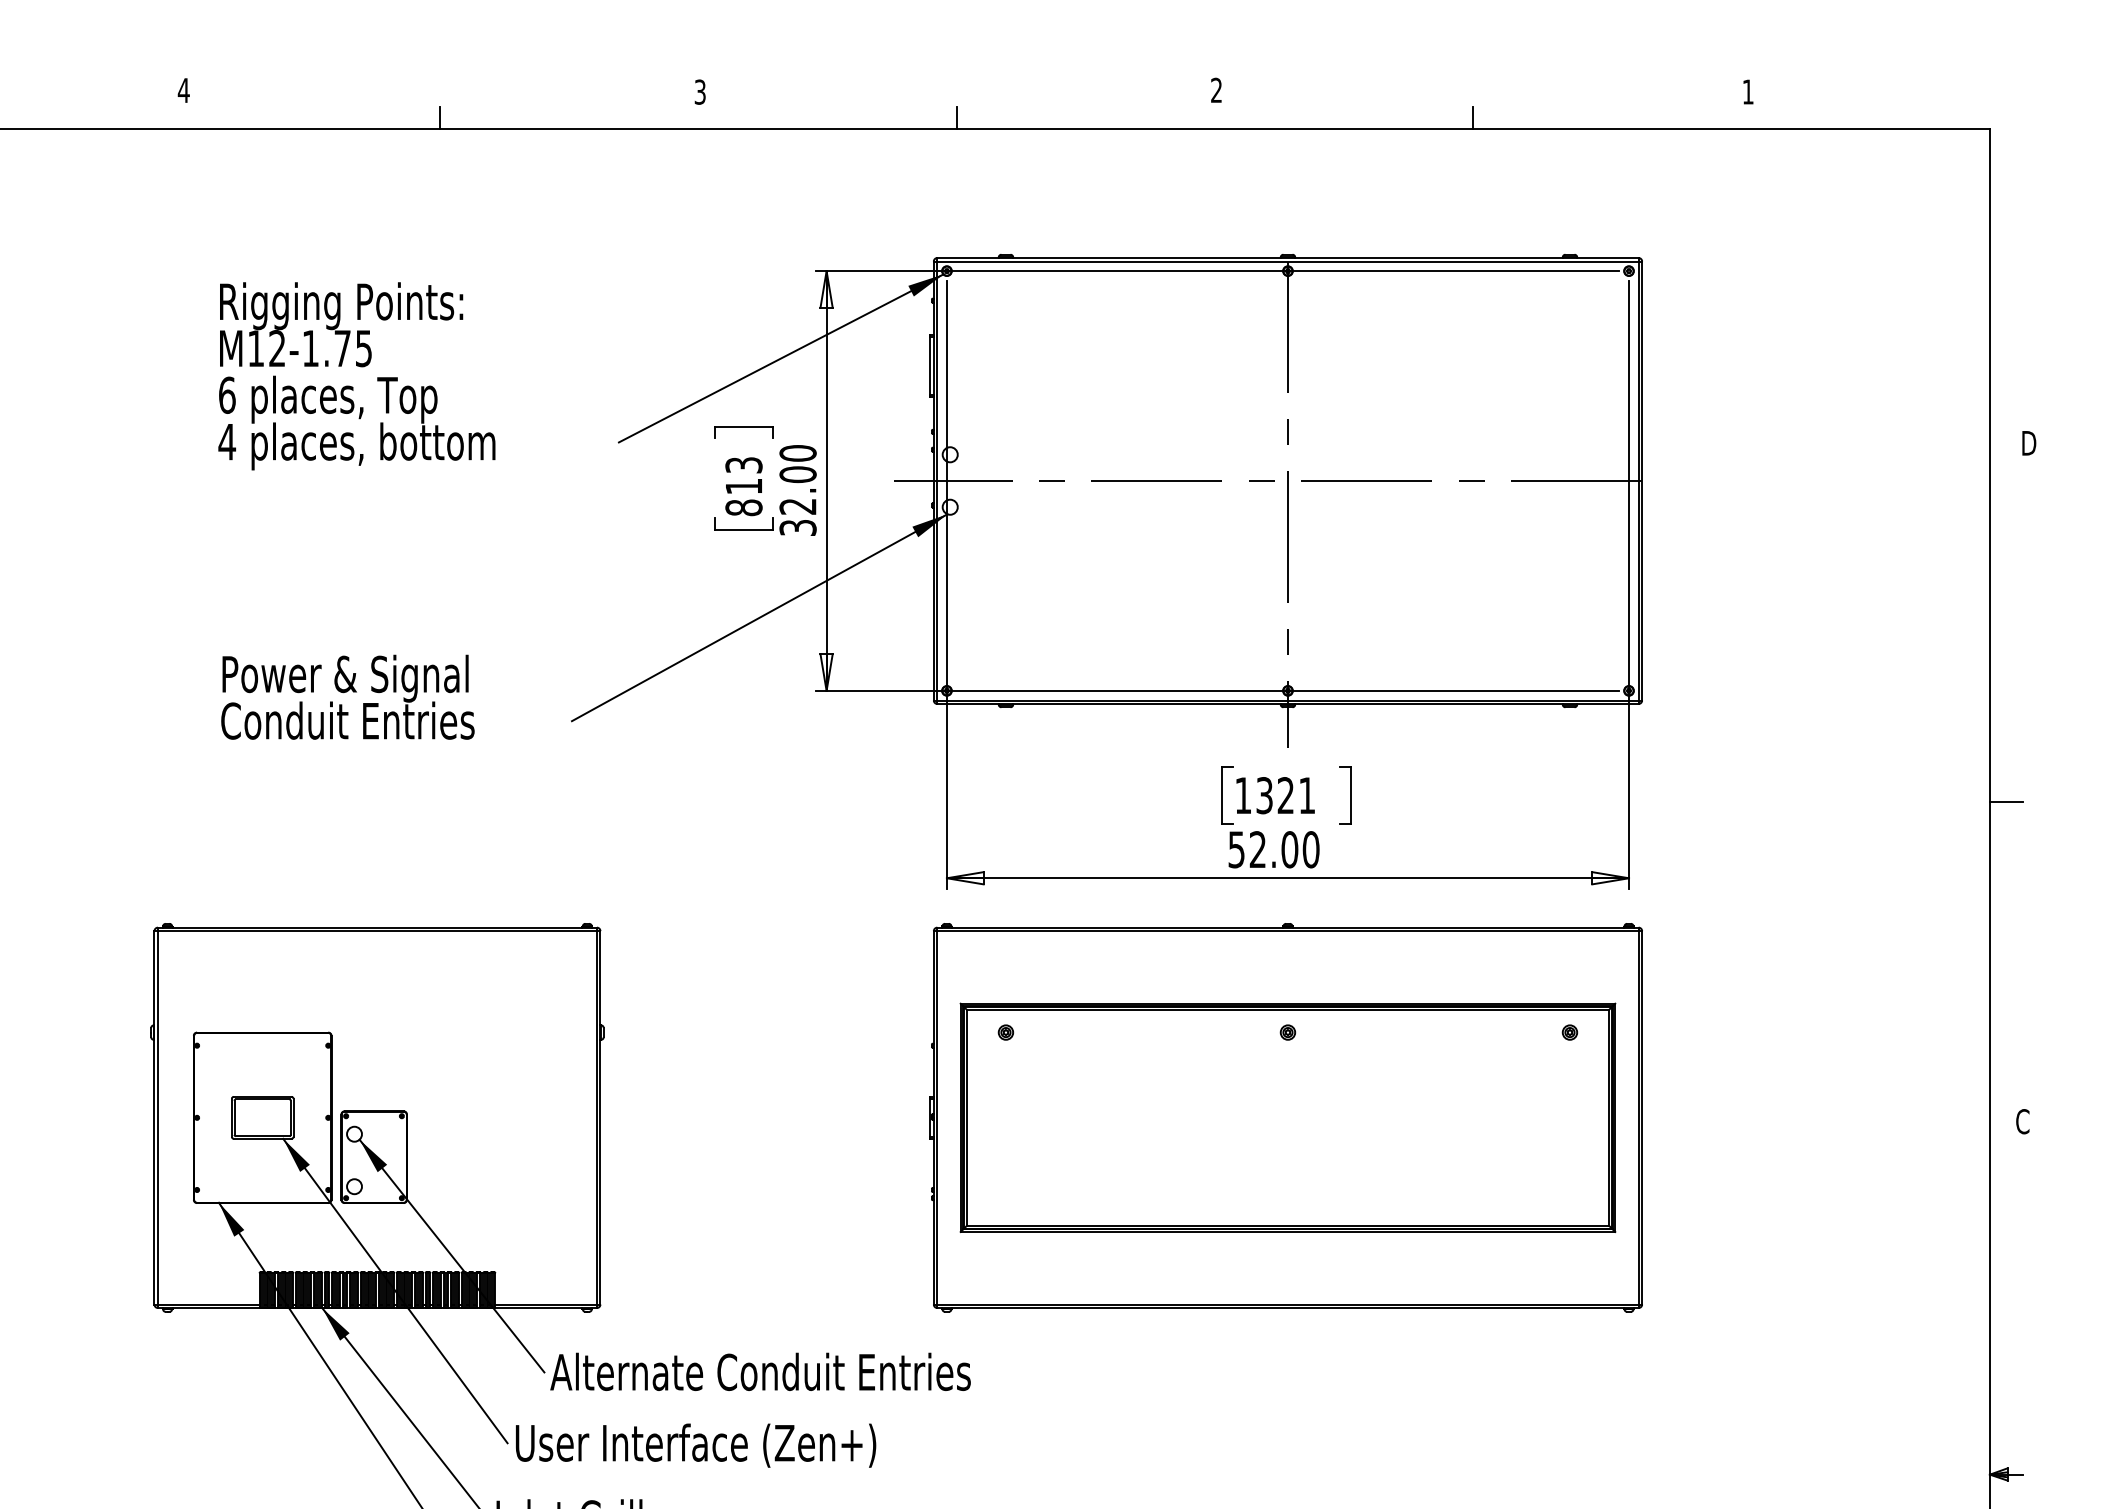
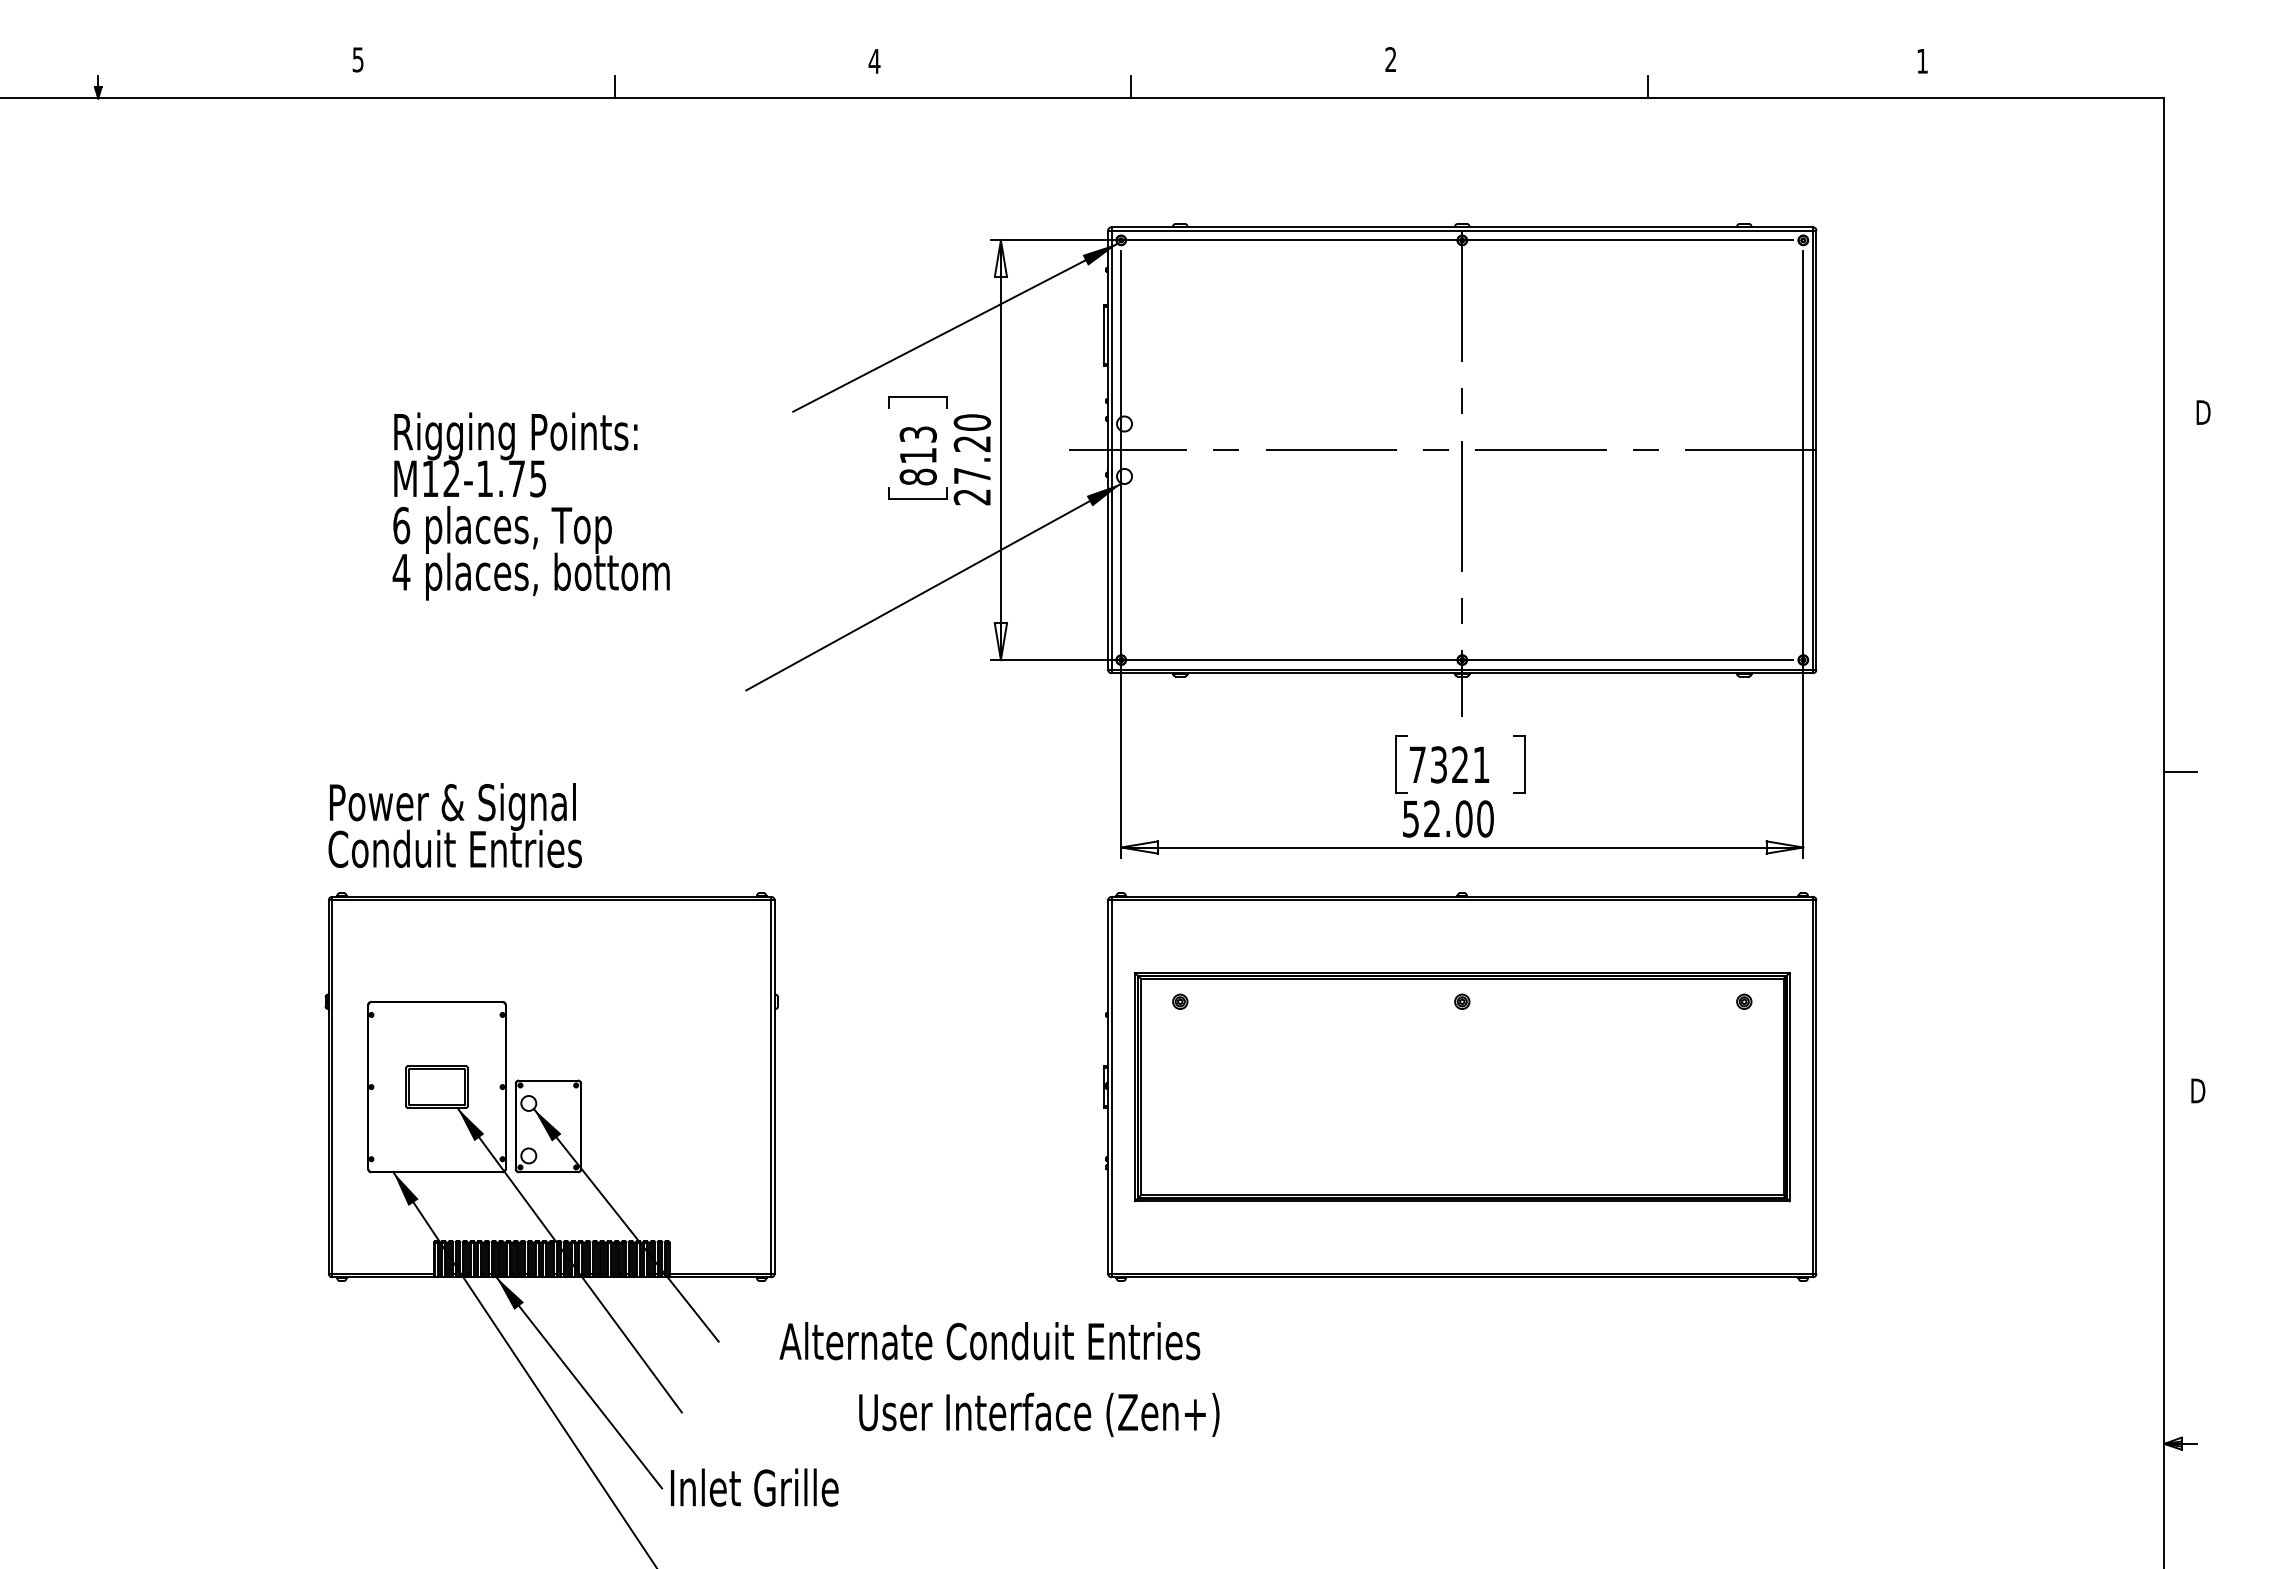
text: (184, 90) -> (358, 59), 4 -> 5
text: (700, 92) -> (874, 61), 3 -> 4
text: (356, 376) -> (530, 506), moved
text: (798, 501) -> (972, 470), 32.00 -> 27.20
text: (347, 697) -> (454, 825), moved
text: (1243, 795) -> (1417, 764), 1321 -> 7321
text: (2023, 1121) -> (2197, 1090), C -> D
text: (760, 1372) -> (989, 1341), moved
text: (696, 1445) -> (1039, 1414), moved

